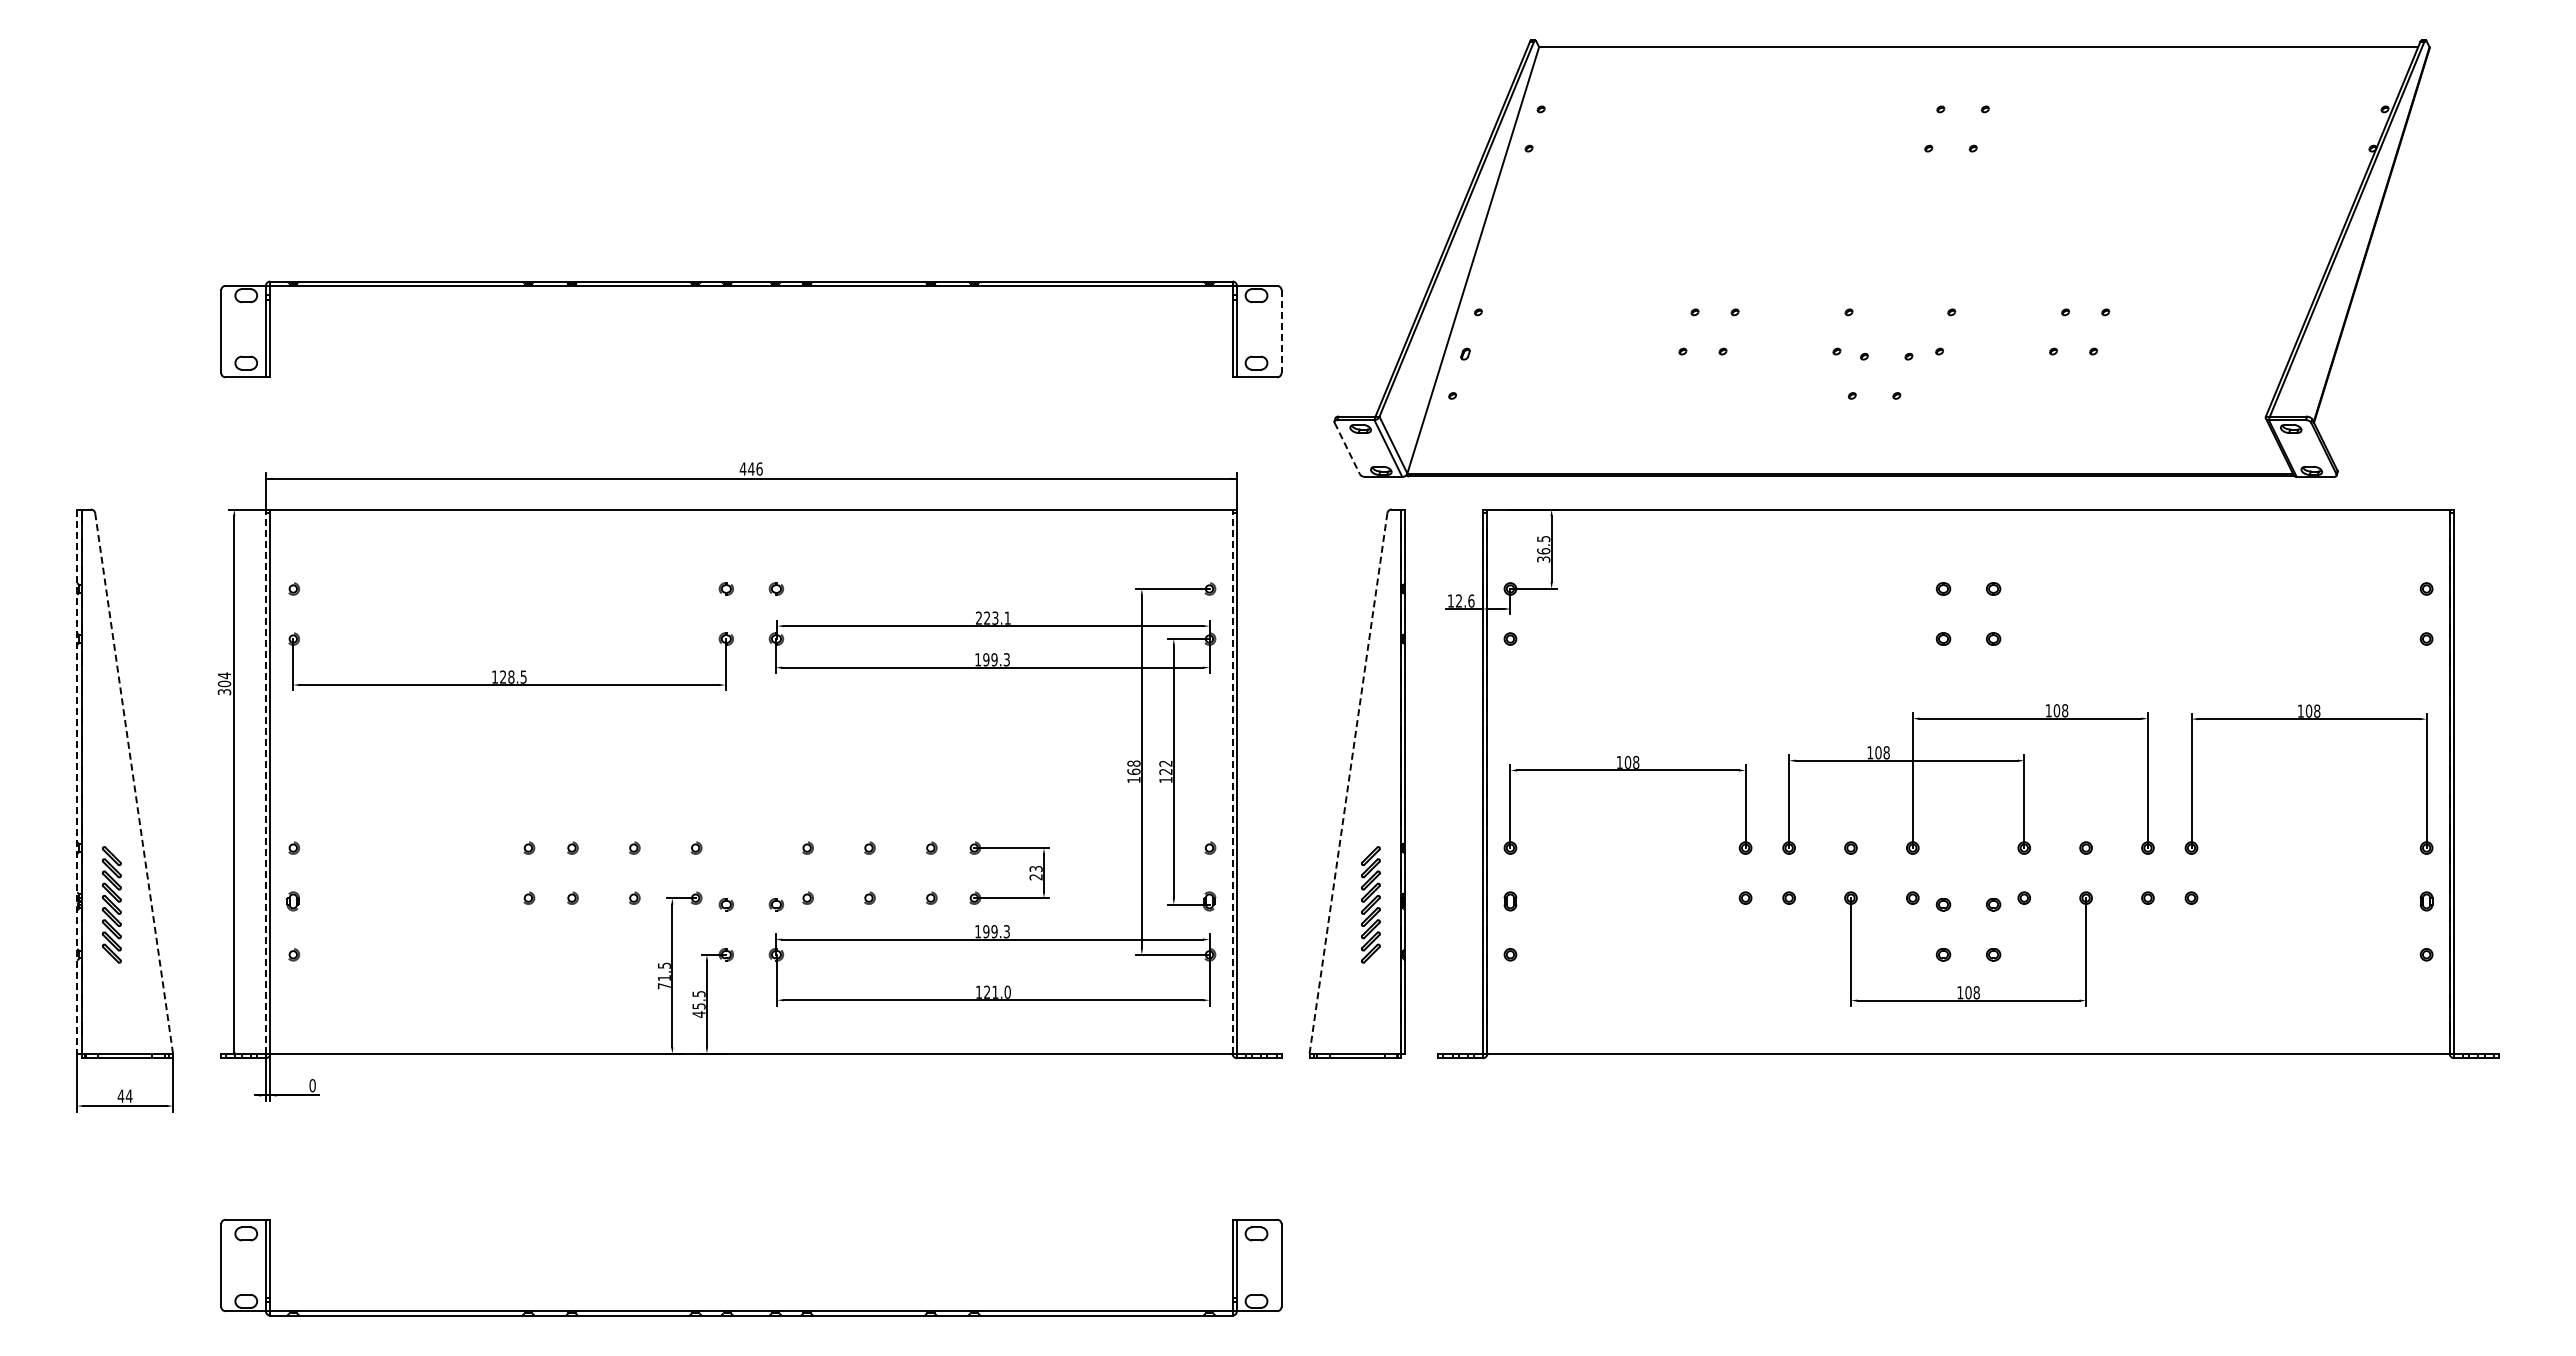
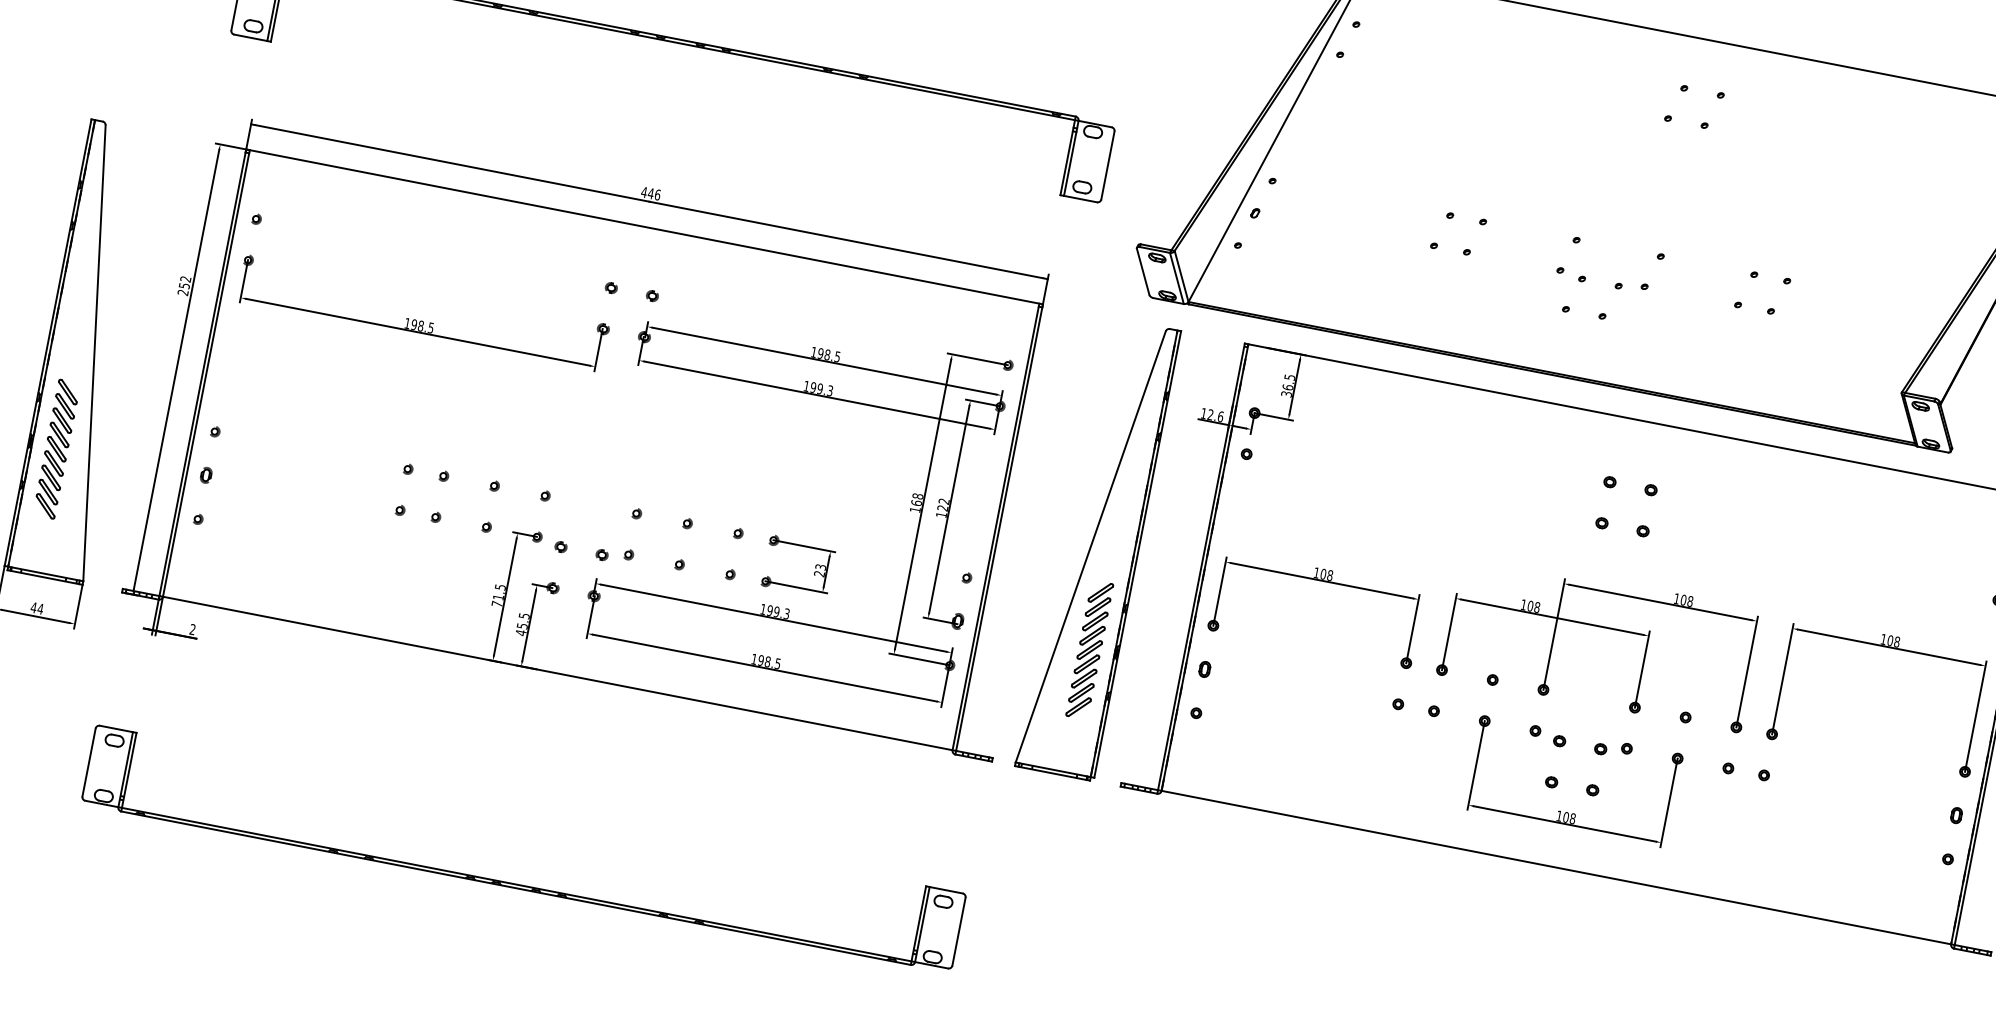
line: (1281, 332) -> (1107, 166), dashed -> solid
line: (1347, 448) -> (1143, 271), dashed -> solid
text: (993, 617) -> (825, 354), 223.1 -> 198.5
text: (503, 676) -> (414, 324), 128.5 -> 198.5
text: (224, 683) -> (184, 285), 304 -> 252
line: (265, 781) -> (202, 372), dashed -> solid
line: (1232, 781) -> (995, 526), dashed -> solid
line: (77, 782) -> (48, 343), dashed -> solid
line: (134, 784) -> (94, 354), dashed -> solid
line: (1348, 784) -> (1090, 547), dashed -> solid
part: (111, 904) -> (56, 448), size x1.43
part: (1370, 904) -> (1089, 649), size x1.43
text: (997, 991) -> (769, 661), 121.0 -> 198.5
text: (312, 1085) -> (192, 629), 0 -> 2

